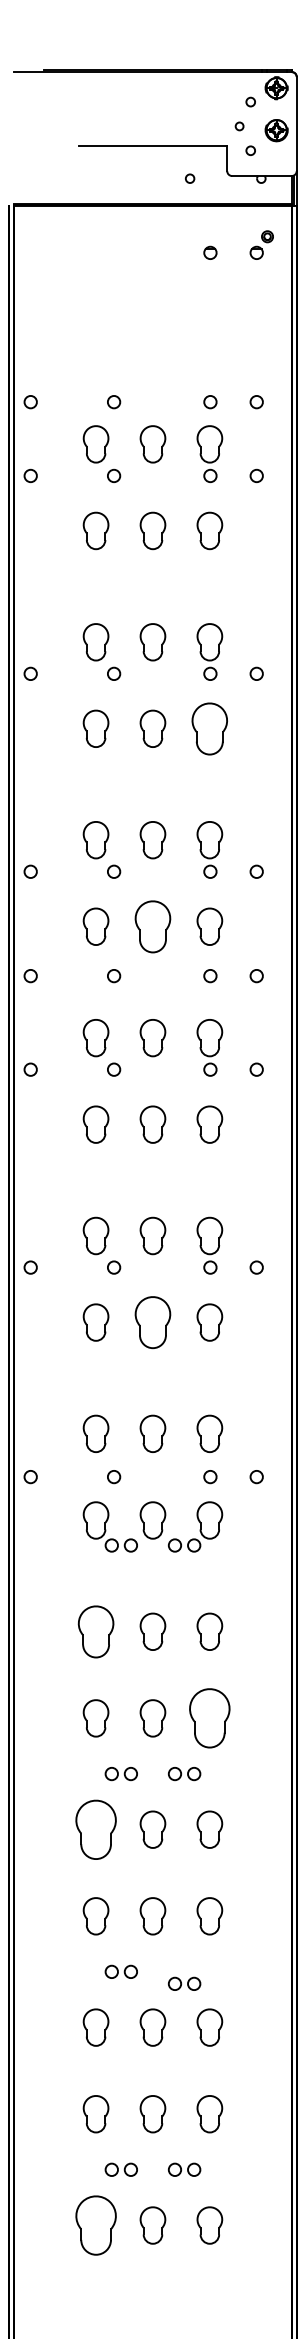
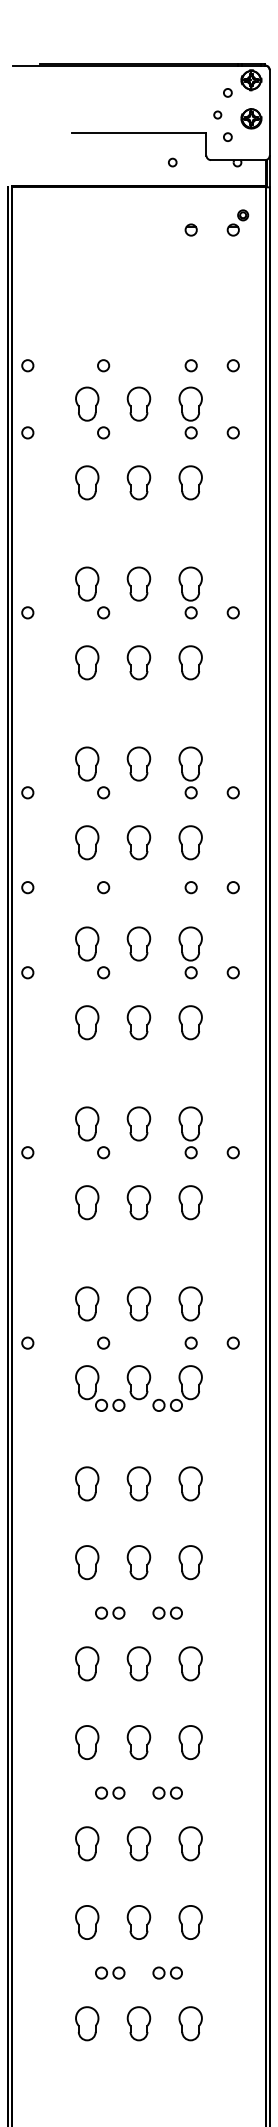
part: (209, 728) -> (190, 662), size x0.71
part: (152, 926) -> (138, 842), size x0.71
part: (152, 1322) -> (138, 1202), size x0.71
part: (95, 1631) -> (86, 1483), size x0.71
part: (209, 1718) -> (190, 1562), size x0.62
part: (95, 1829) -> (86, 1663), size x0.62
part: (184, 1983) -> (167, 1792), moved
part: (95, 2225) -> (86, 2023), size x0.62

